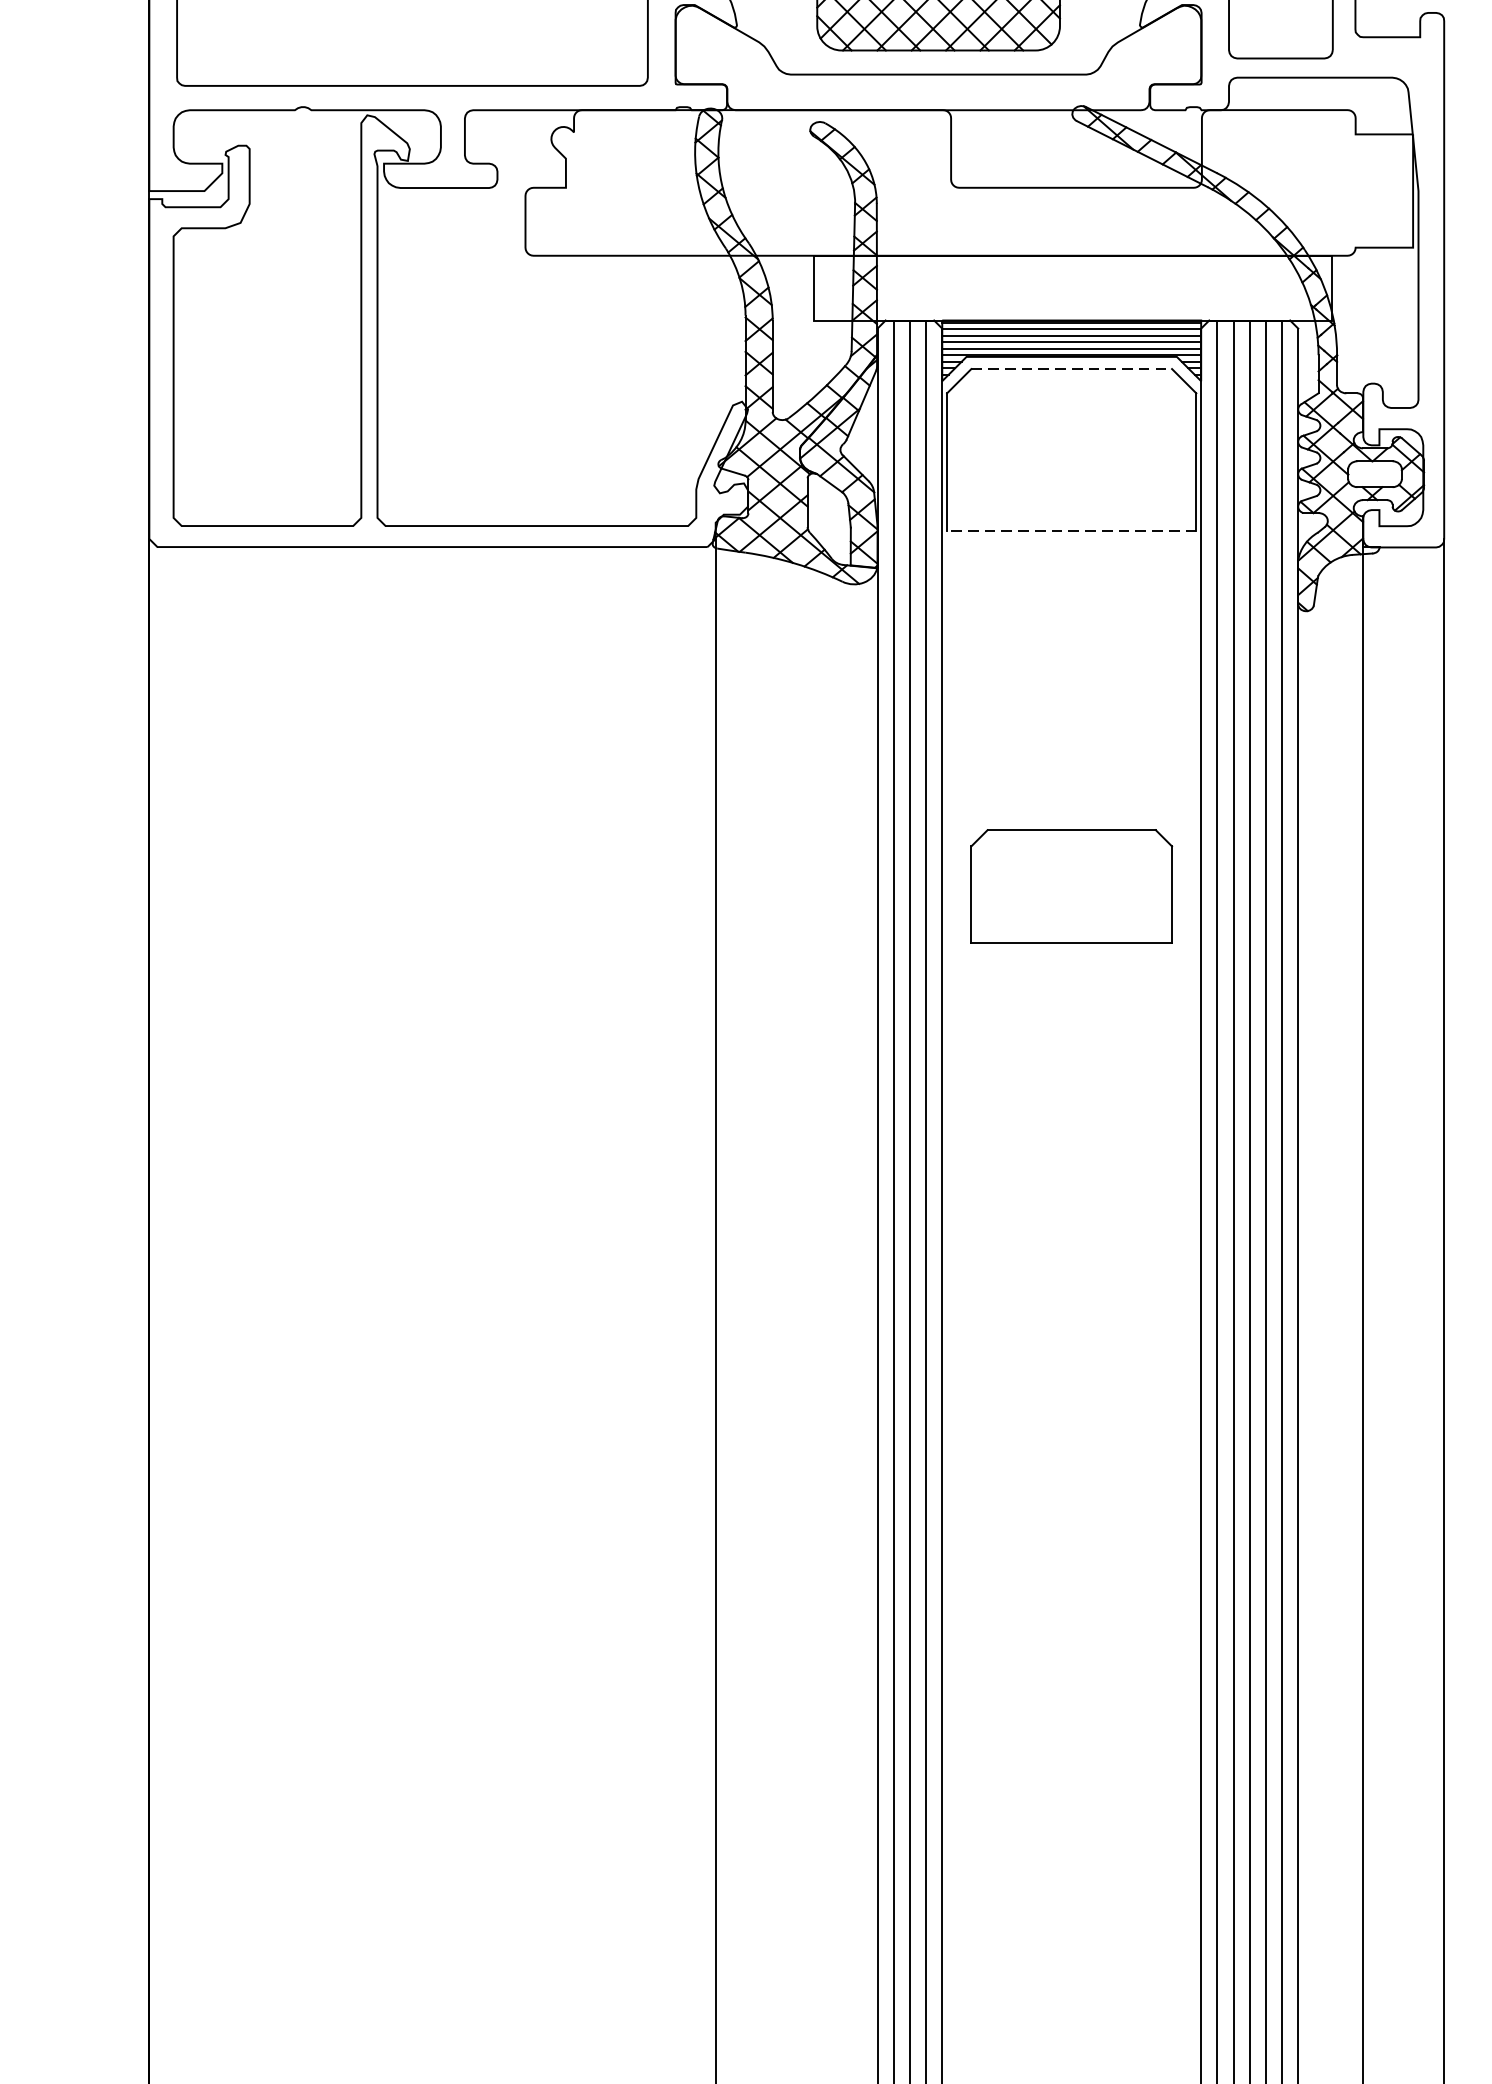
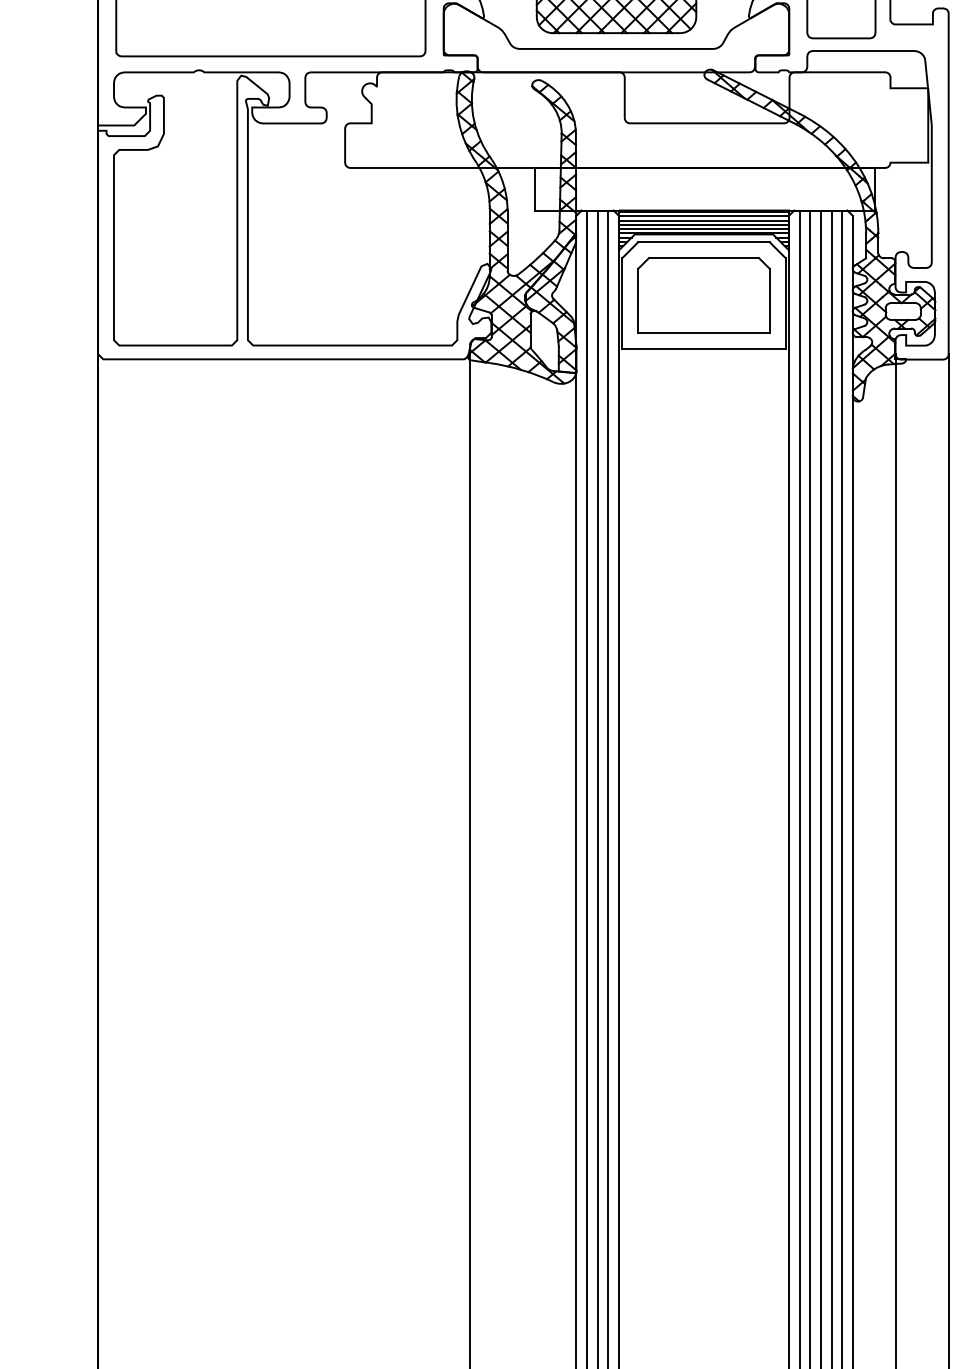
line: (1070, 369) -> (703, 242), dashed -> solid
line: (1070, 530) -> (703, 348), dashed -> solid
part: (1070, 886) -> (703, 295), moved

